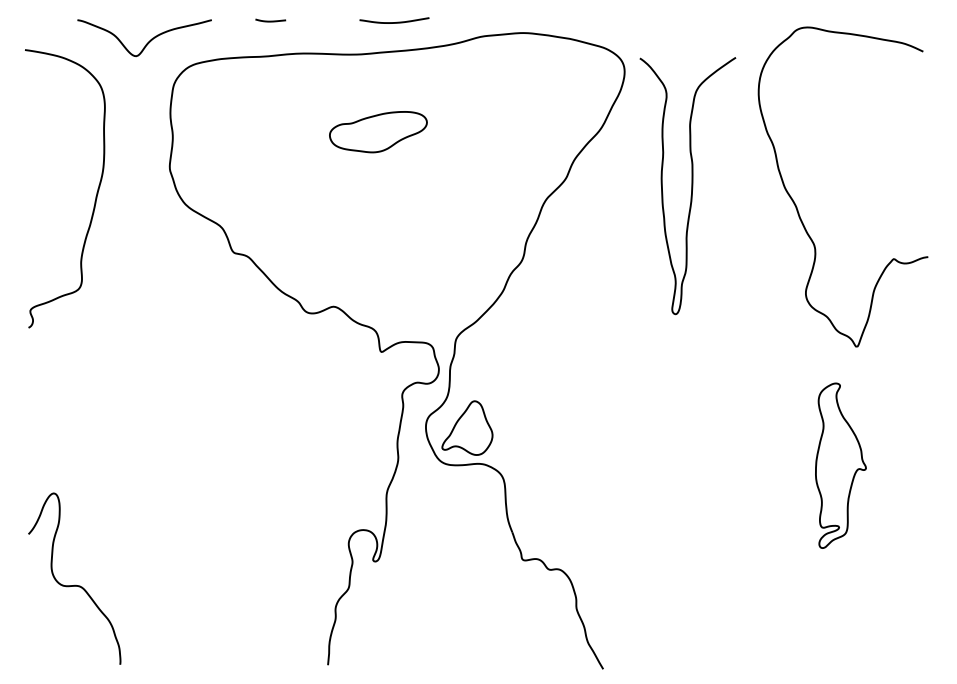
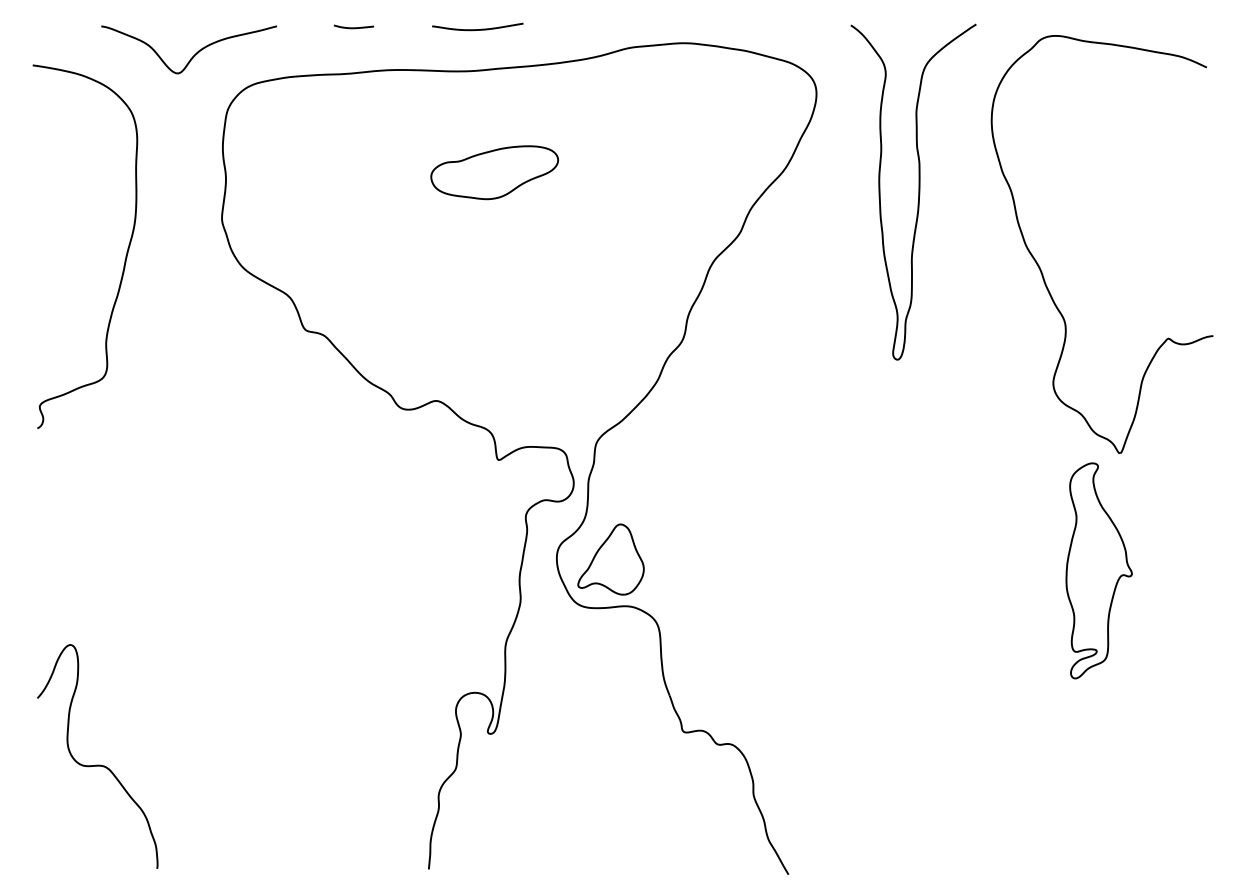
curve: (394, 22) -> (477, 29), moved
curve: (691, 186) -> (918, 192), moved
part: (840, 465) -> (1098, 570), moved

